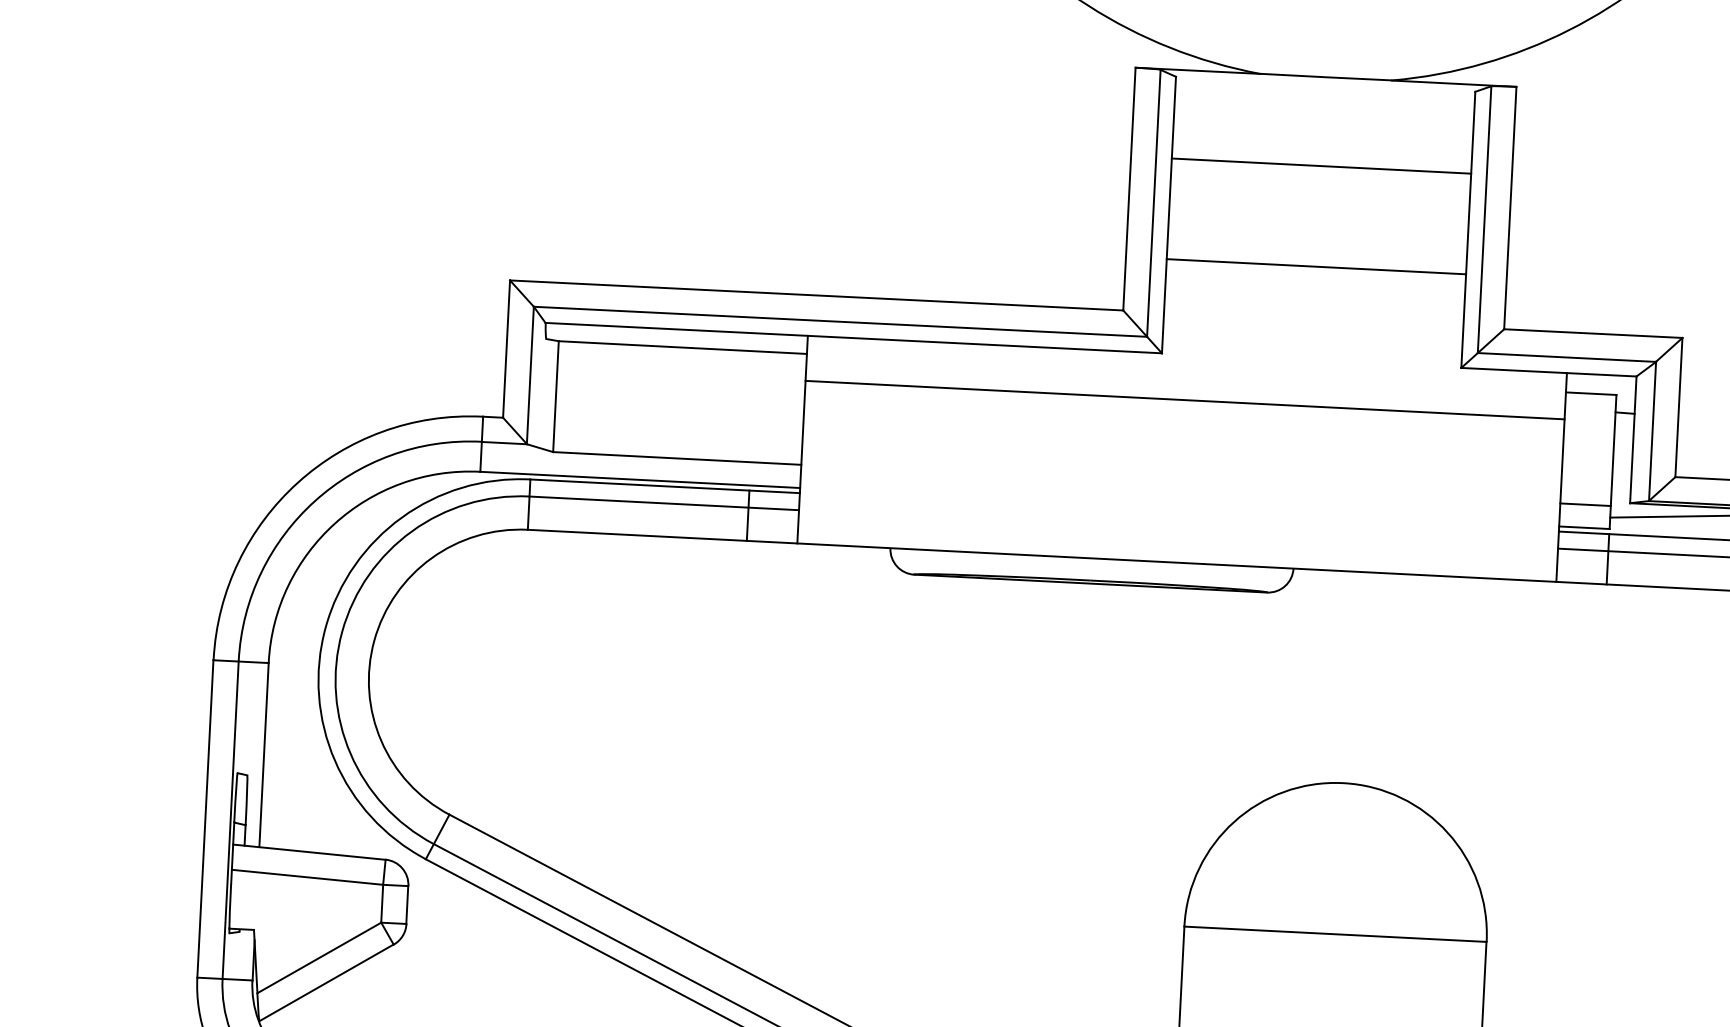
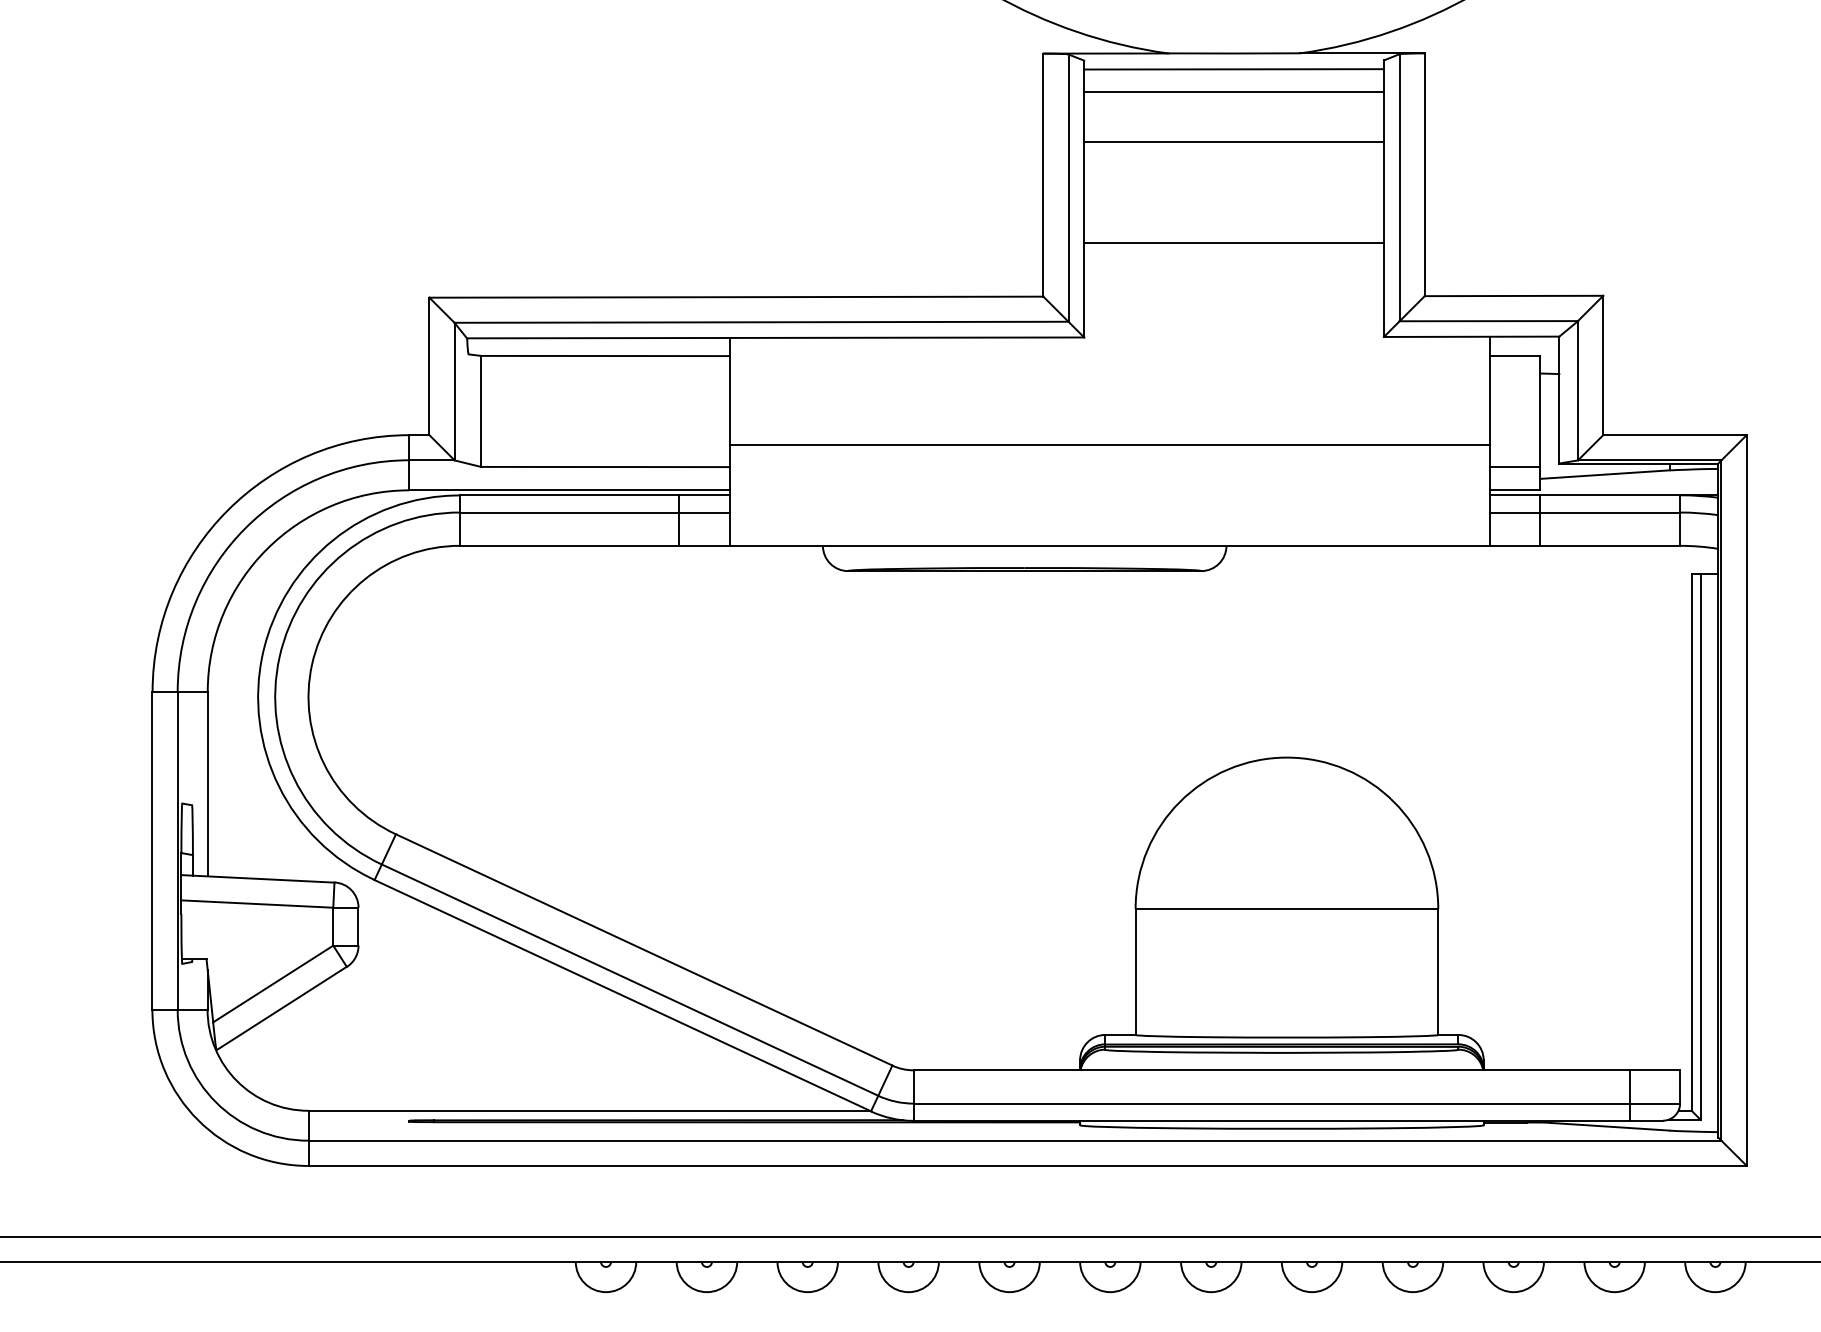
line: (1324, 93) -> (1233, 69), added
line: (1323, 116) -> (1233, 92), added
line: (1184, 400) -> (1109, 445), moved

